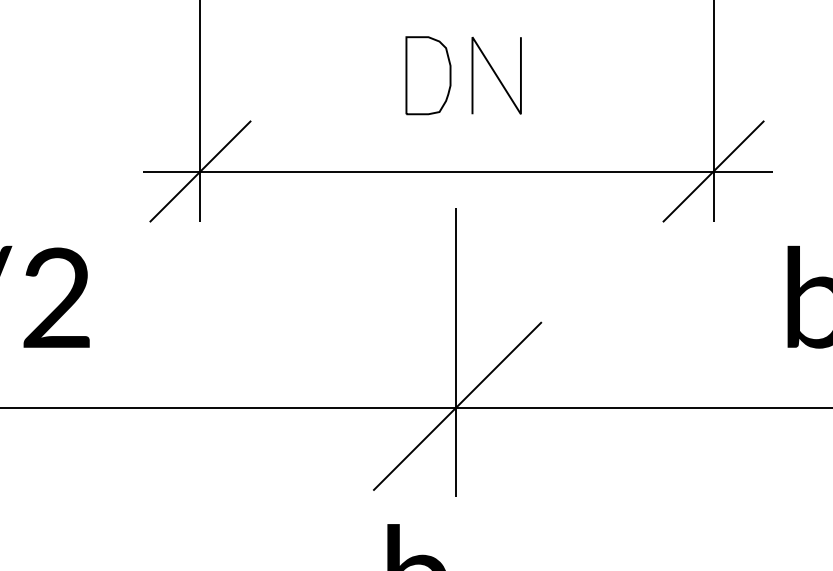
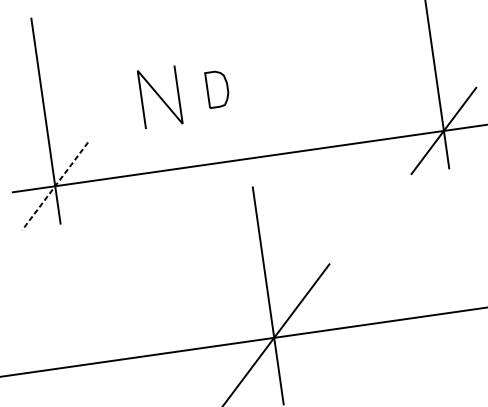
part: (428, 75) -> (217, 88), size x0.6
line: (496, 75) -> (160, 97), moved
line: (200, 171) -> (55, 186), solid -> dashed

